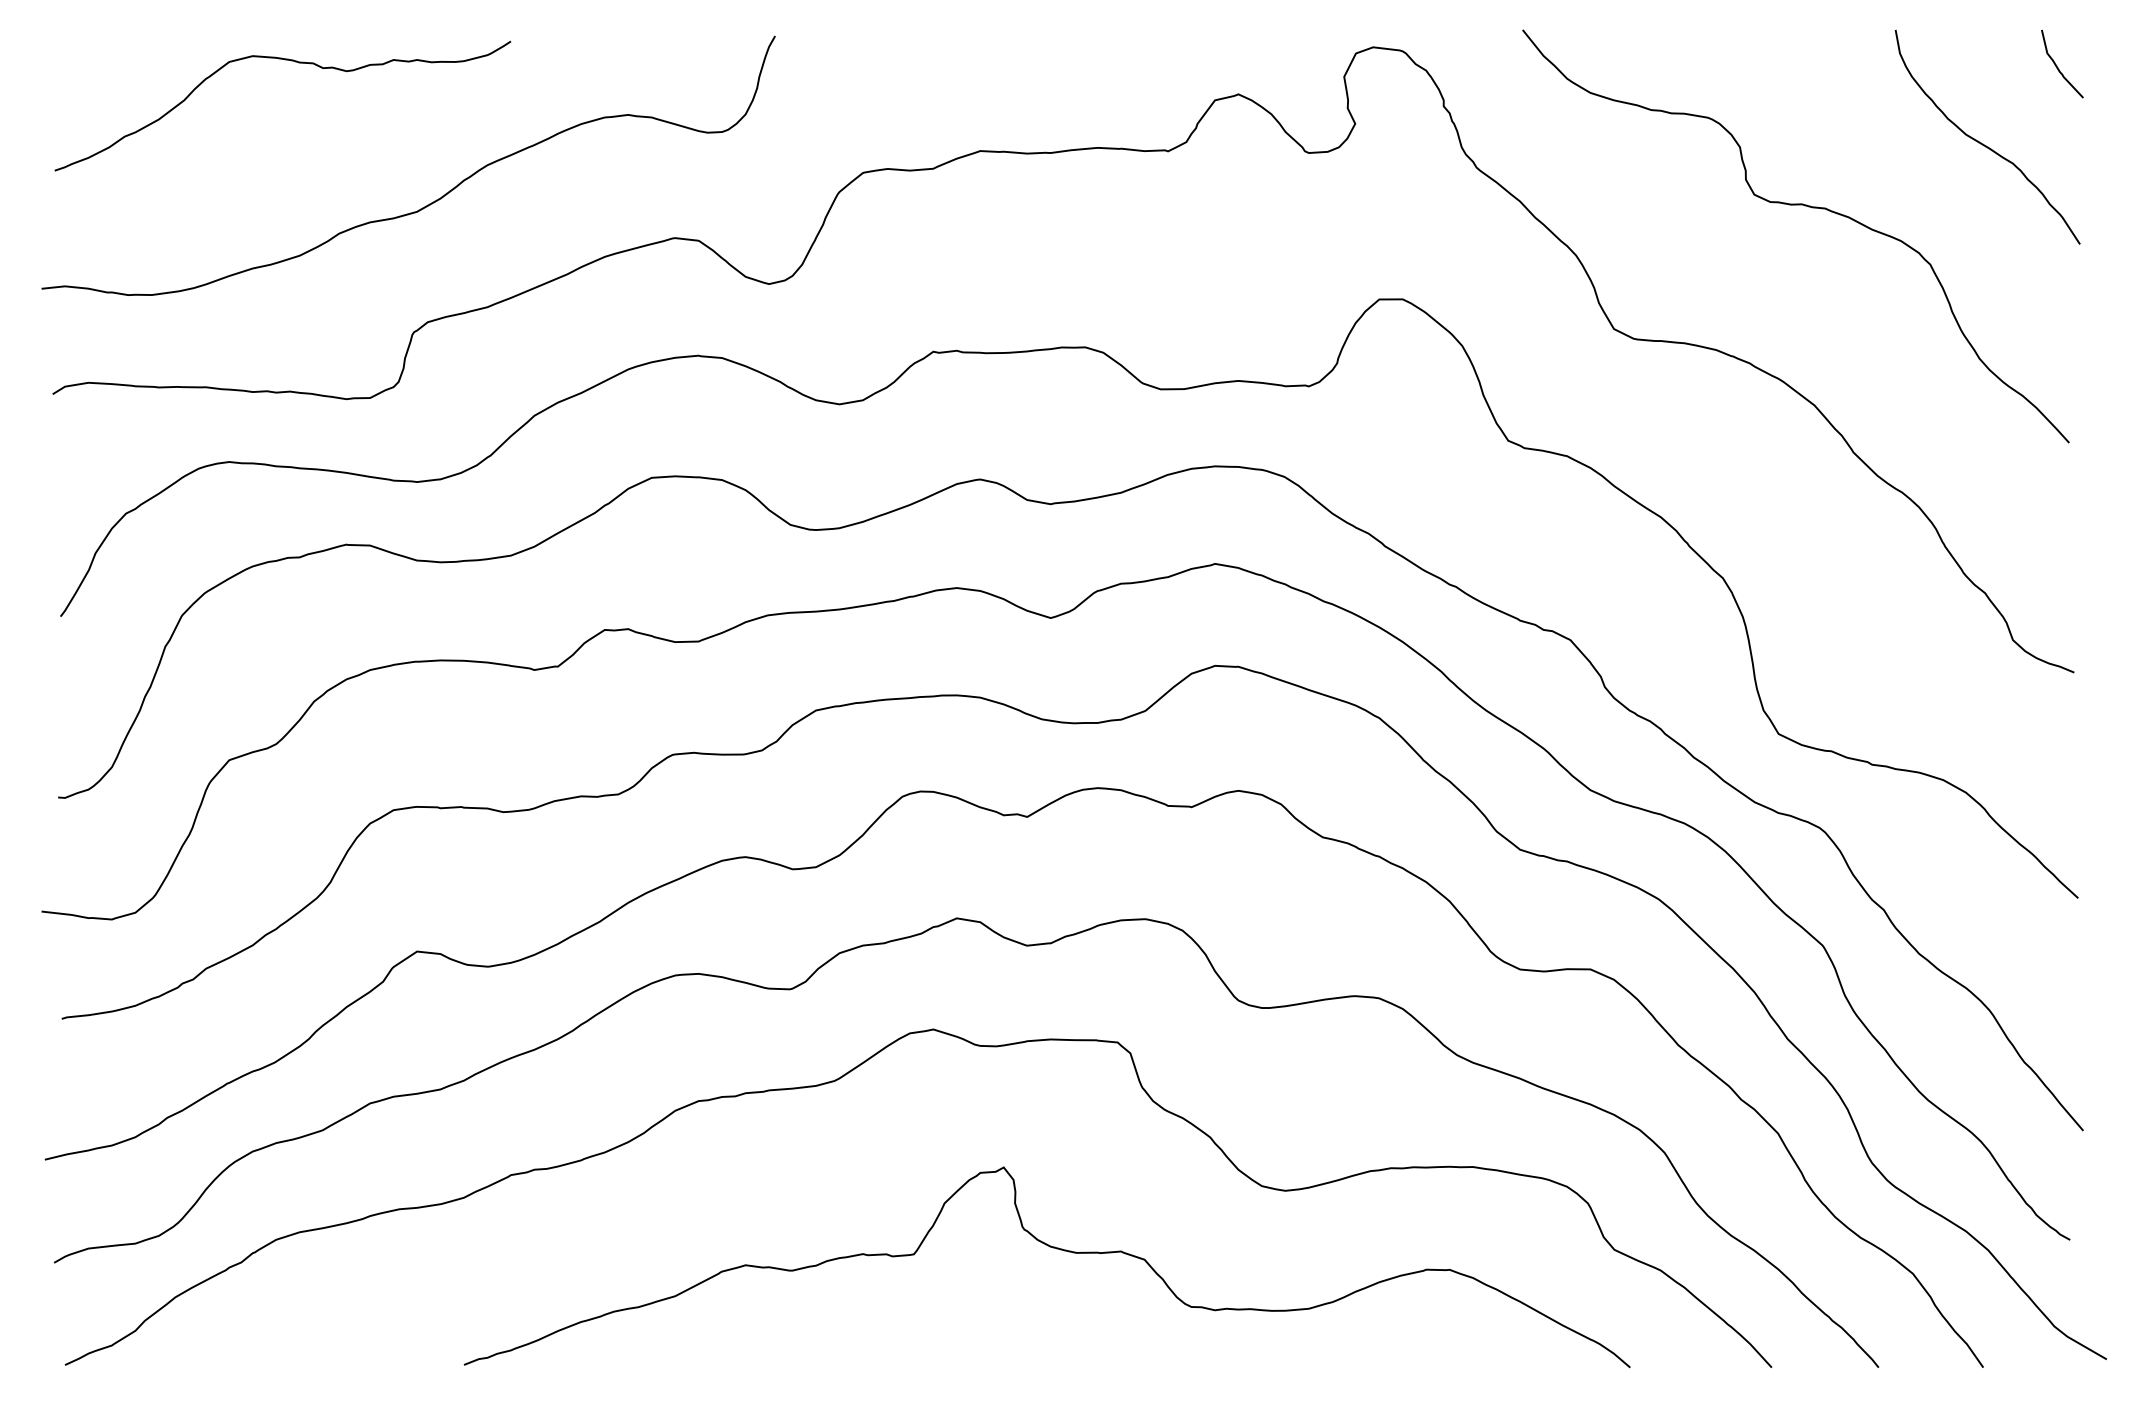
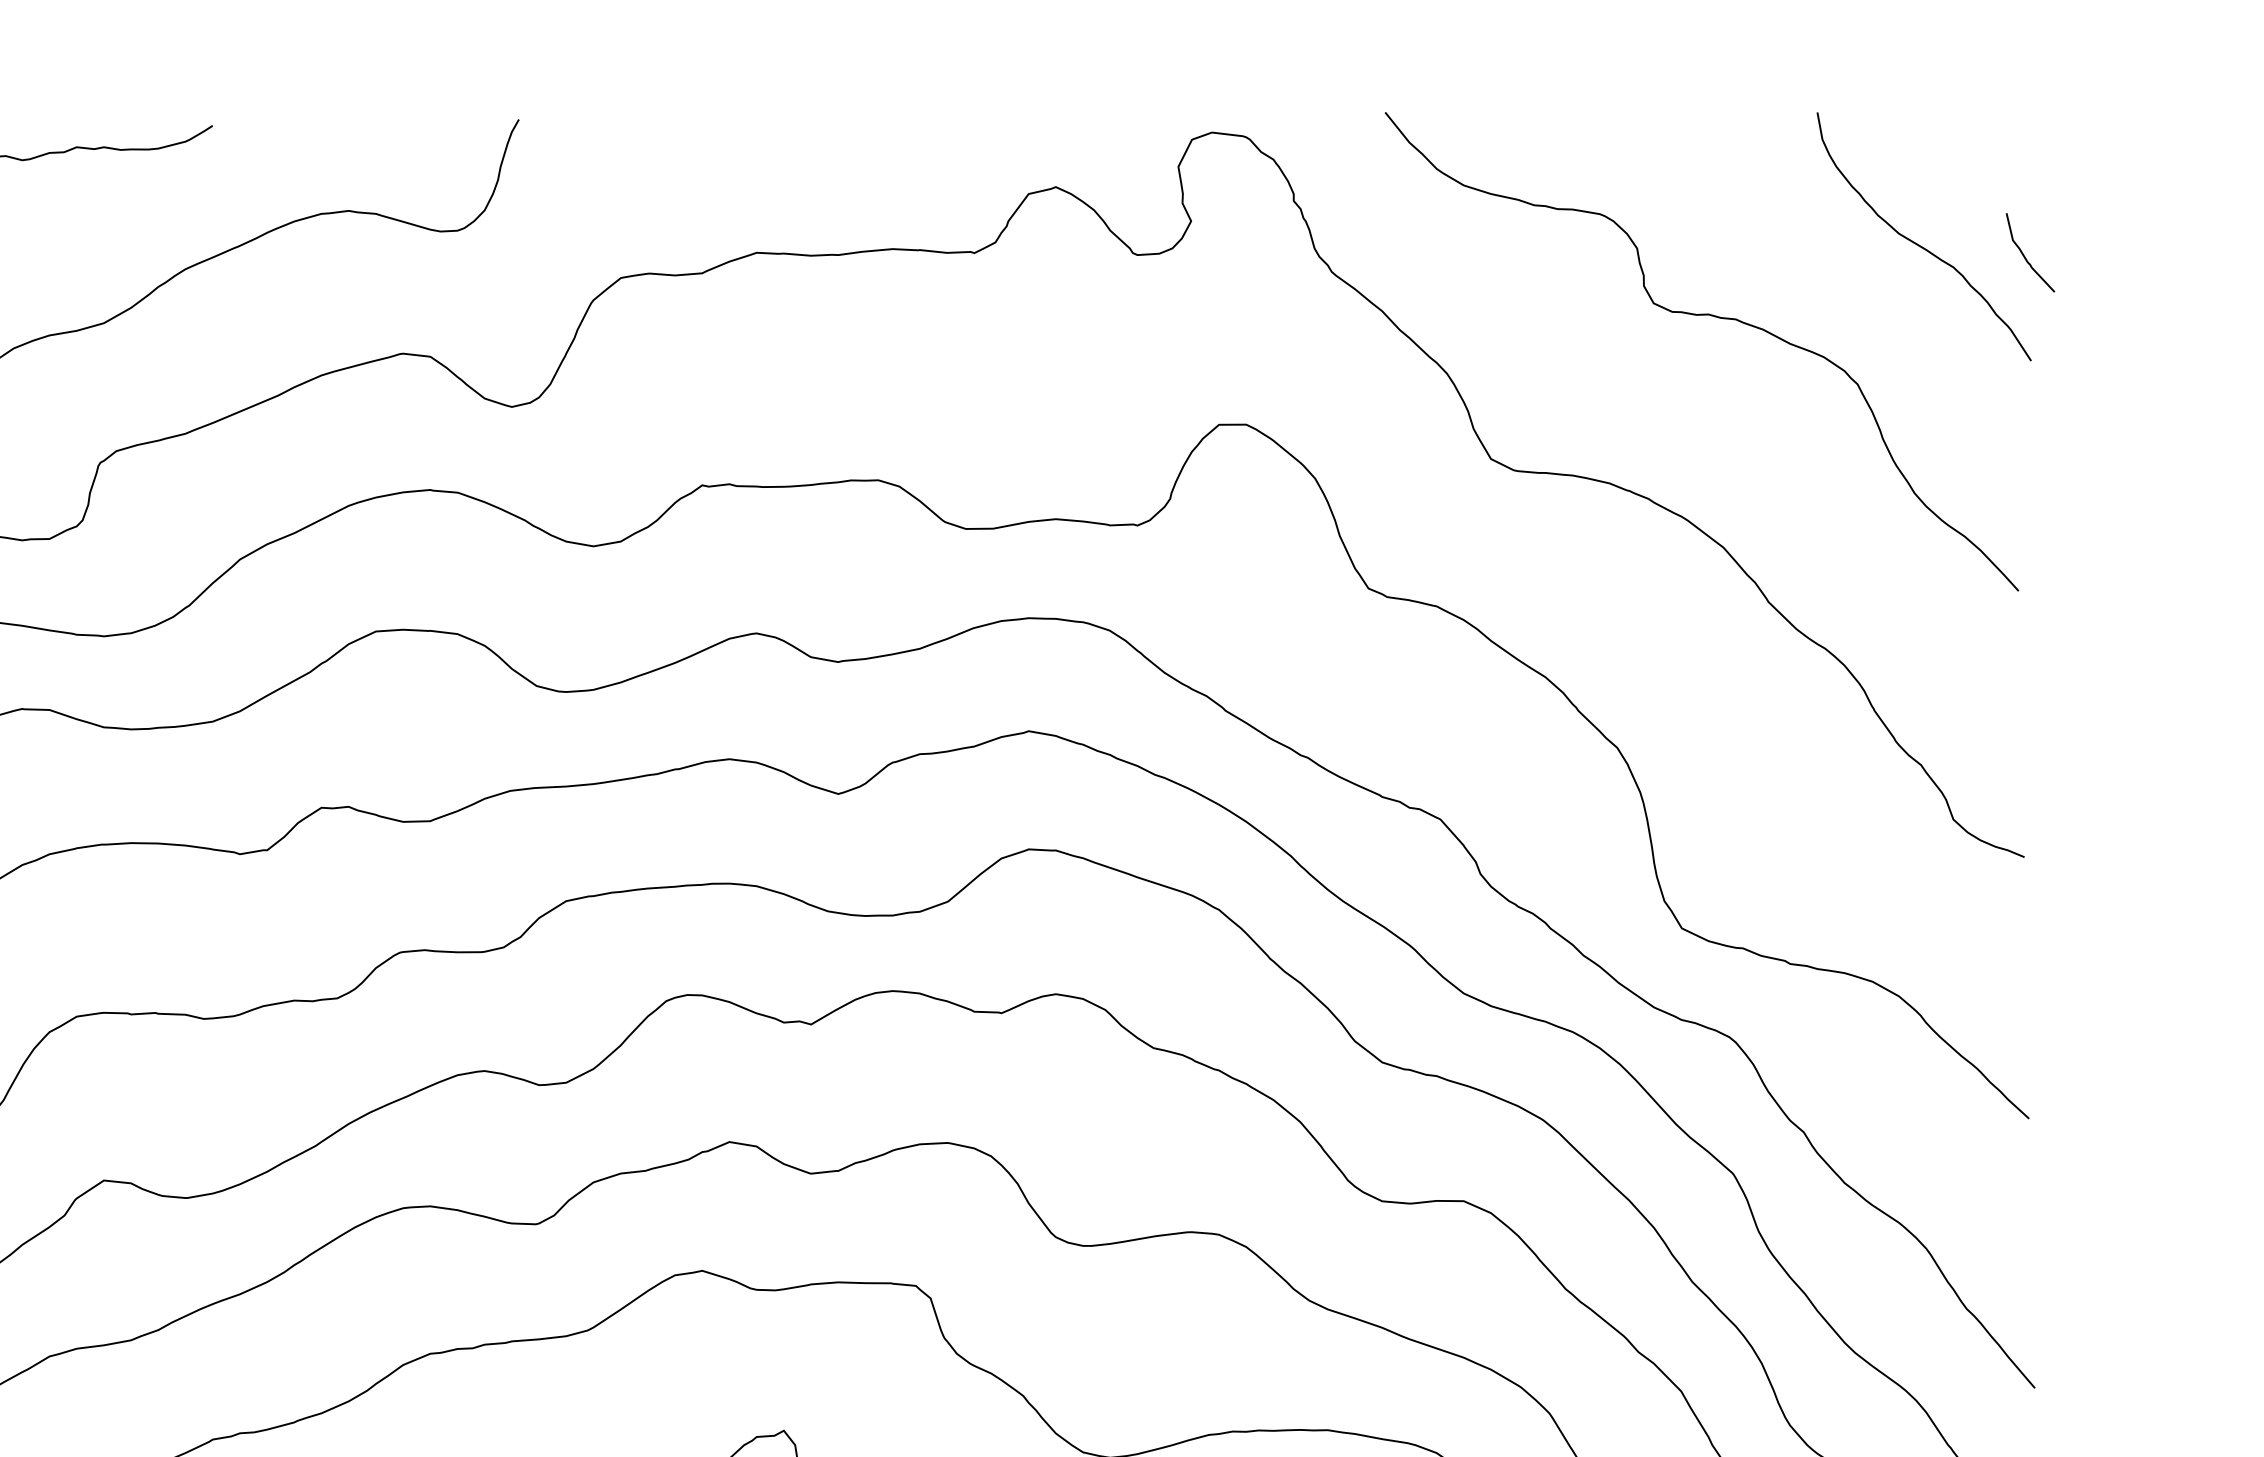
curve: (2057, 65) -> (2024, 254), moved

